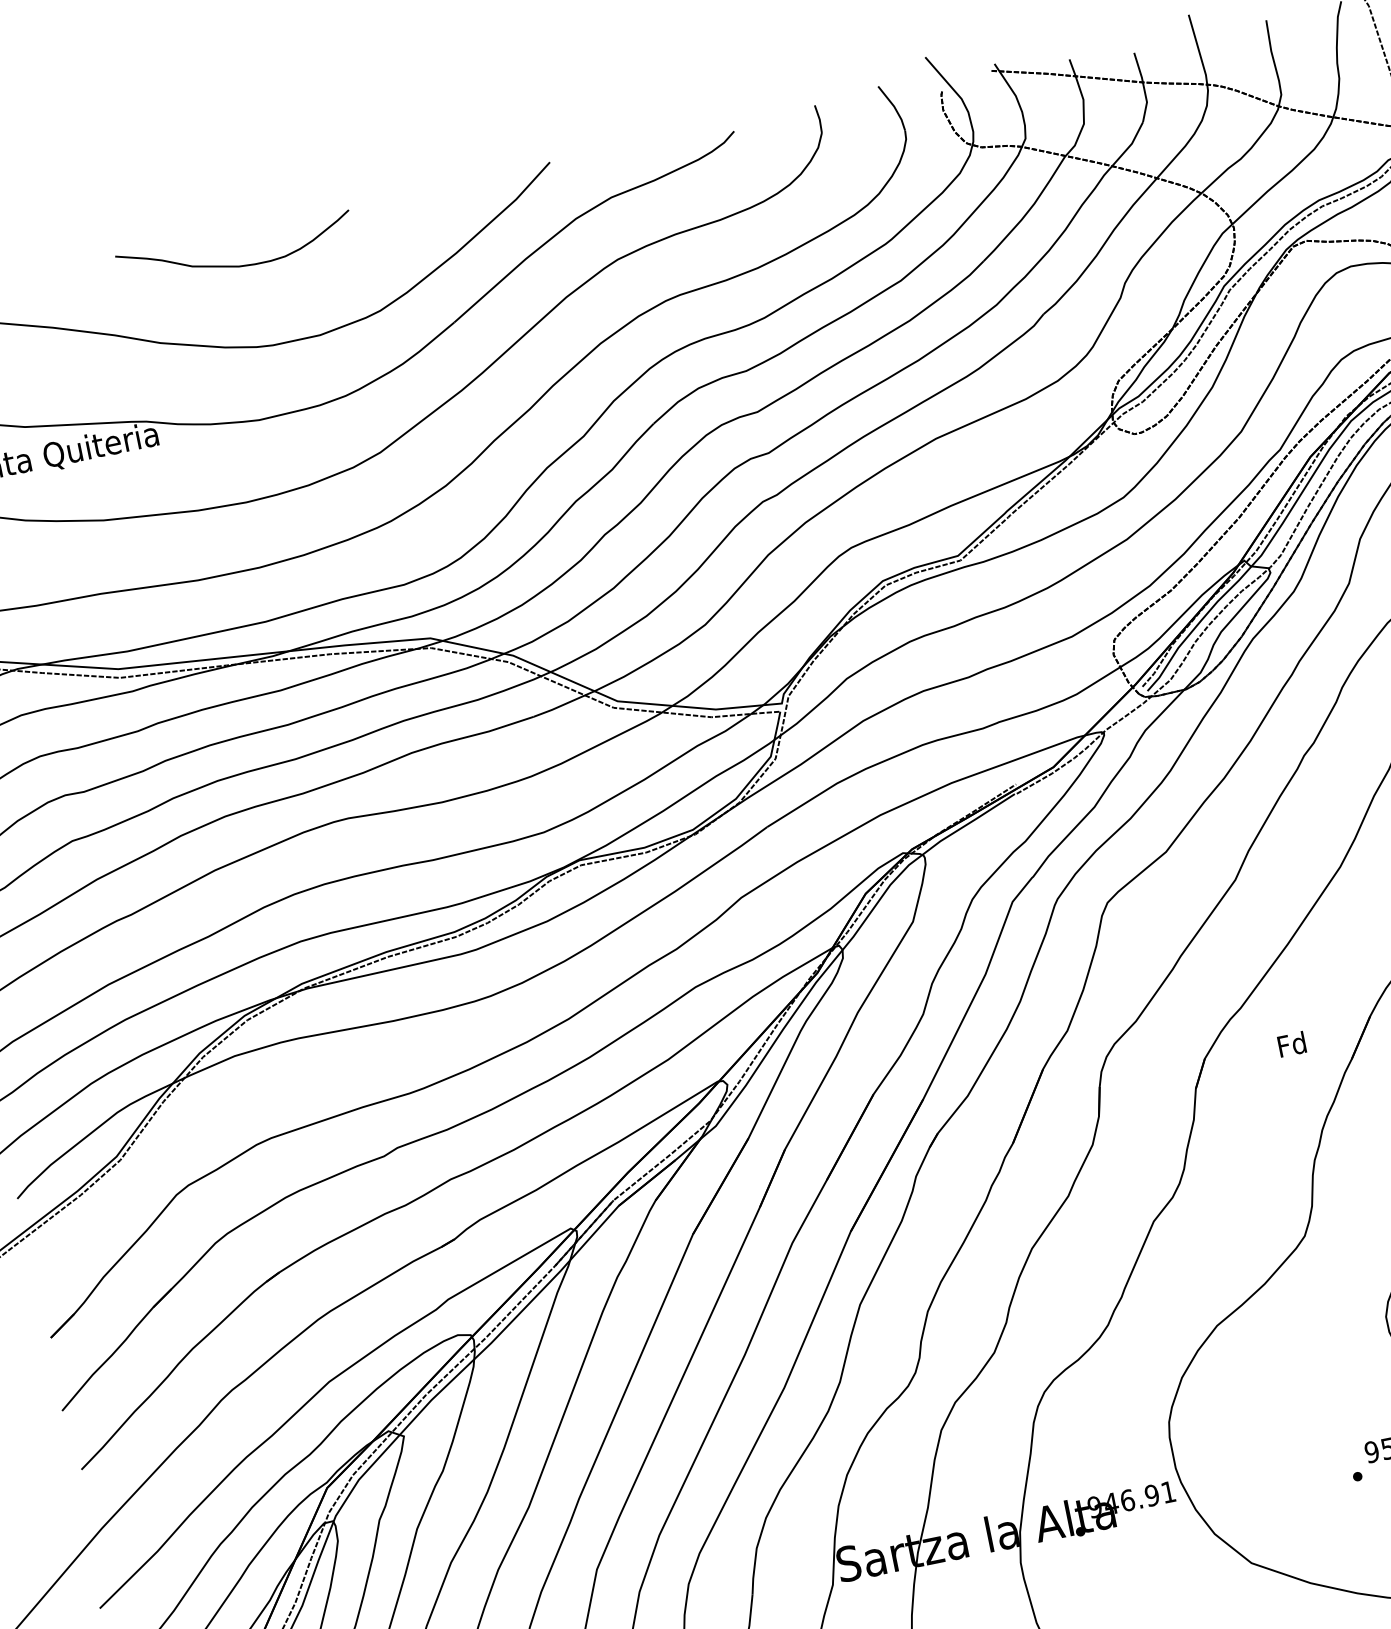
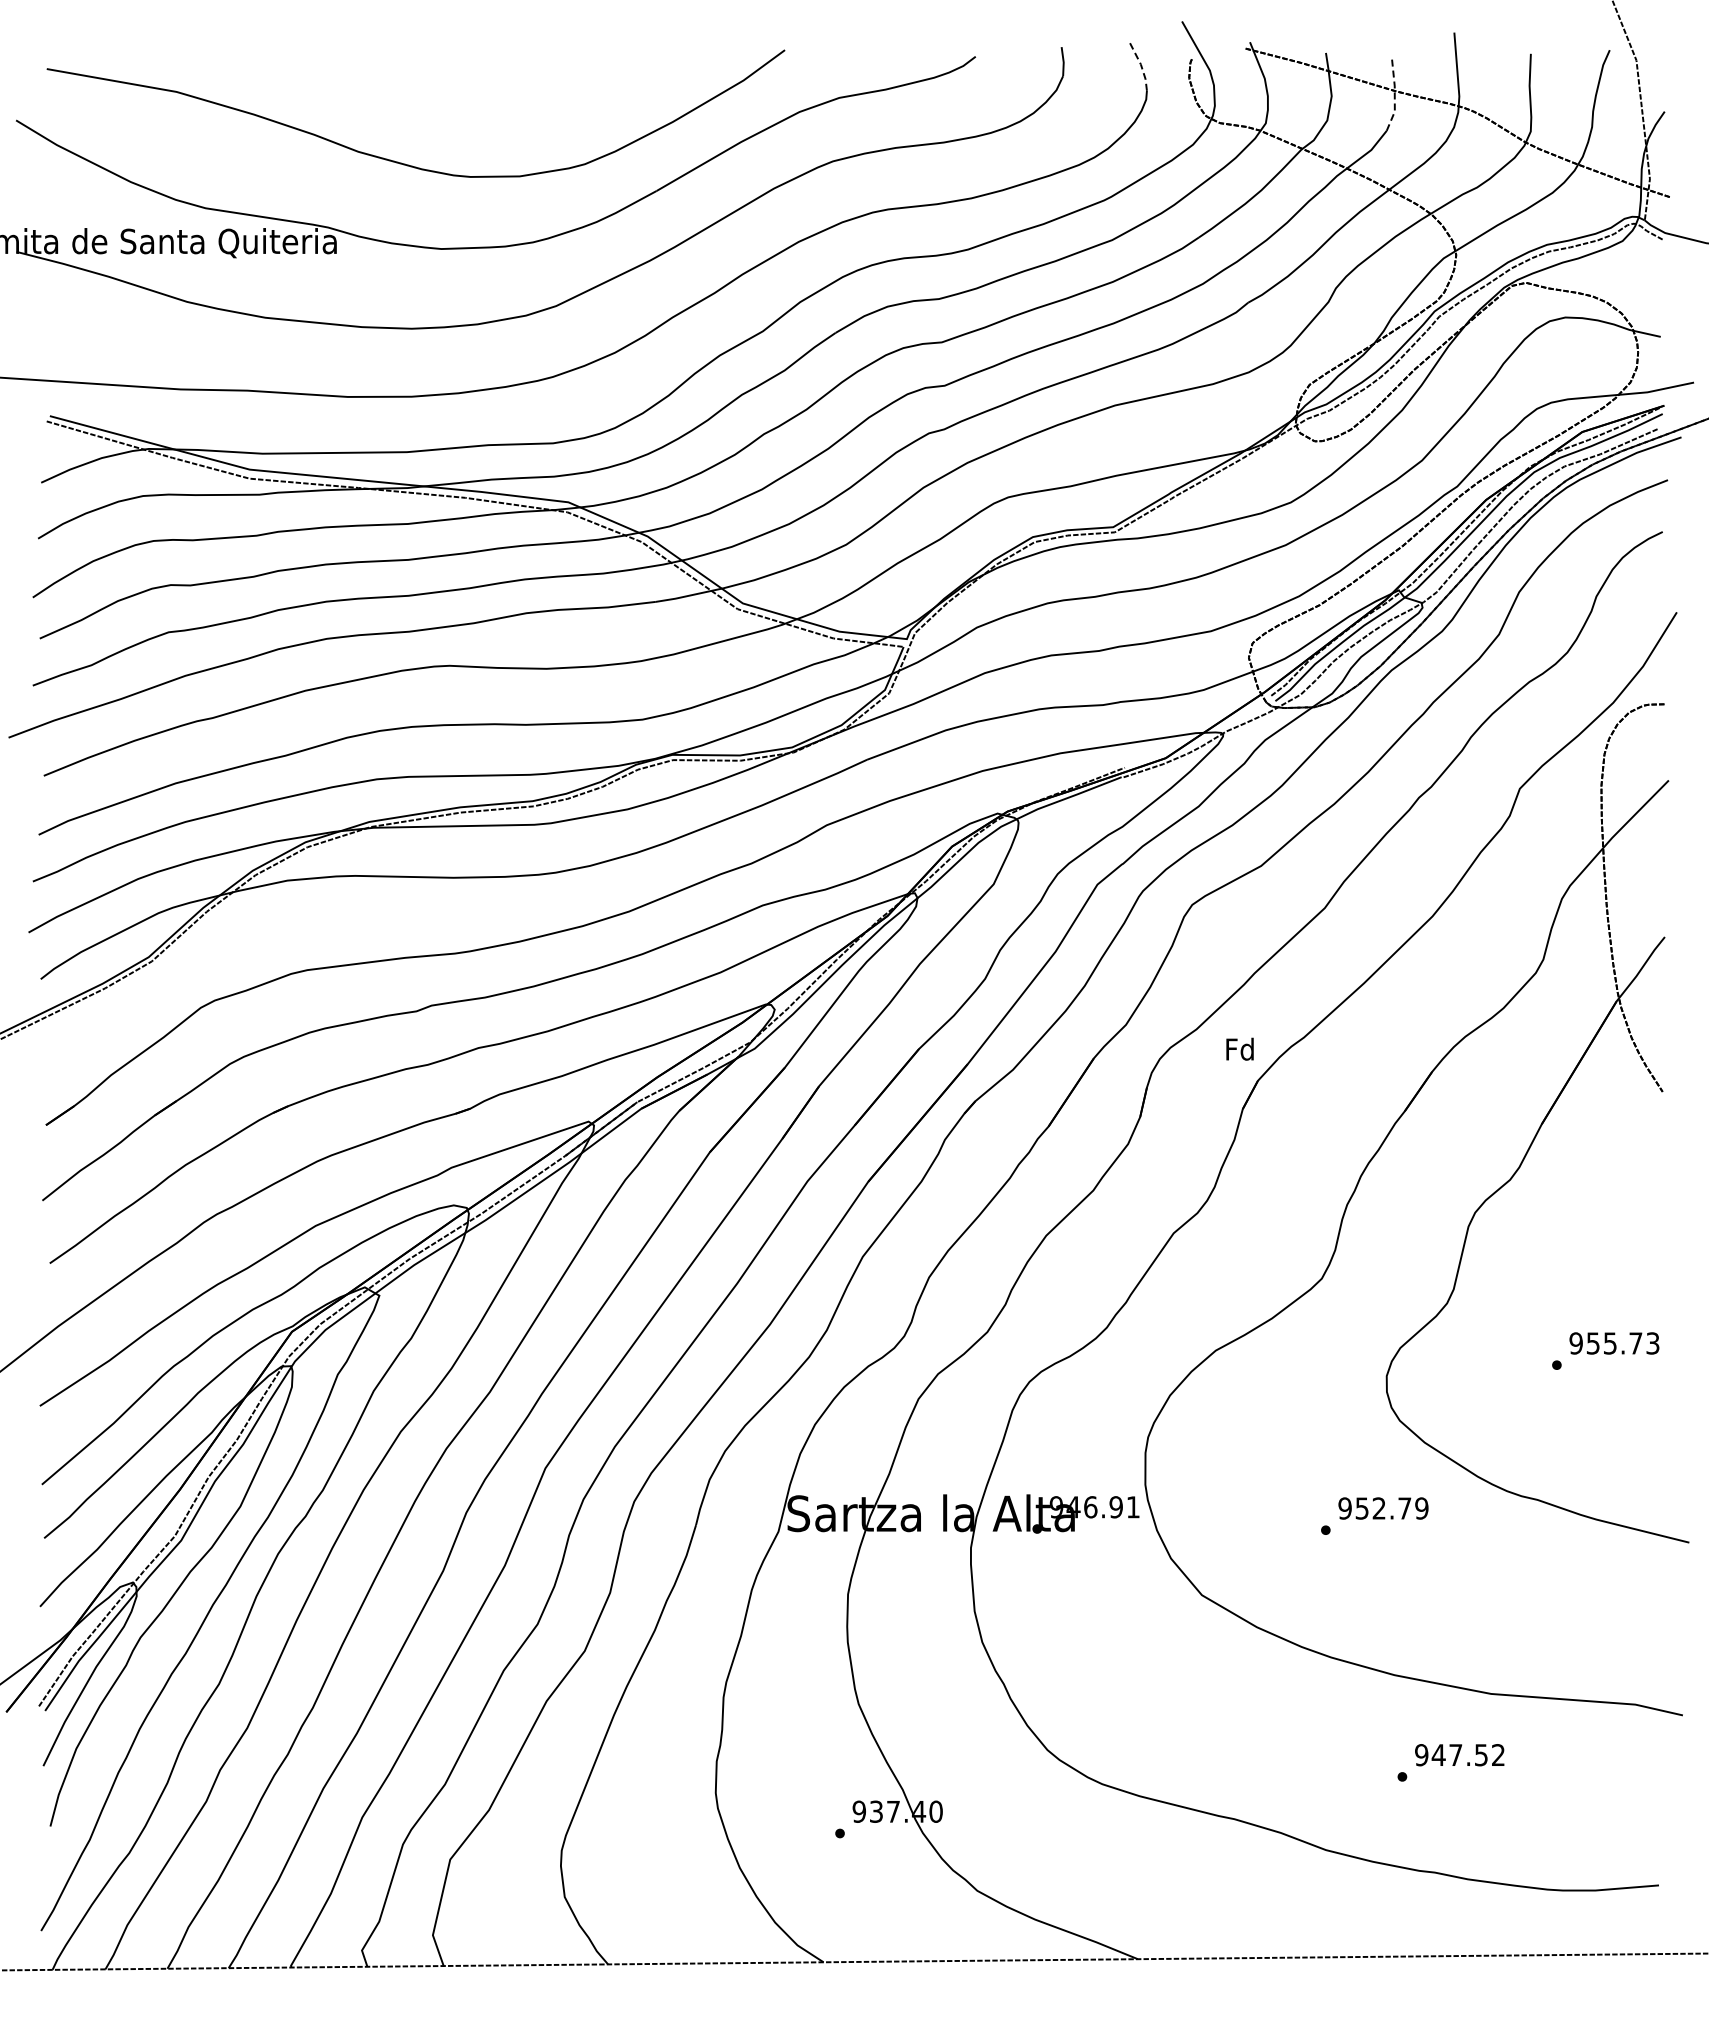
line: (1143, 86) -> (1394, 95), solid -> dashed
line: (893, 106) -> (1140, 64), solid -> dashed
curve: (236, 265) -> (450, 89), removed
text: (1291, 1043) -> (1239, 1048), moved

